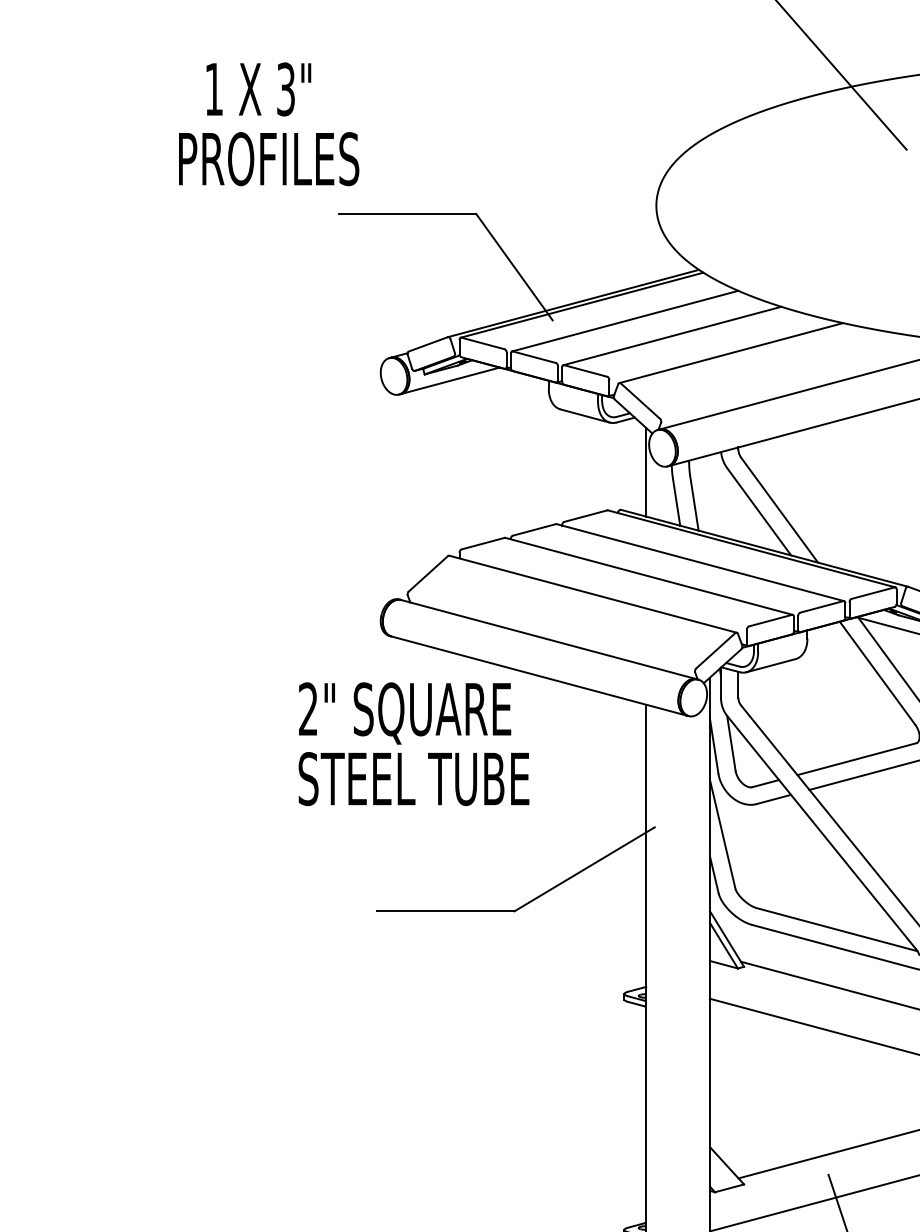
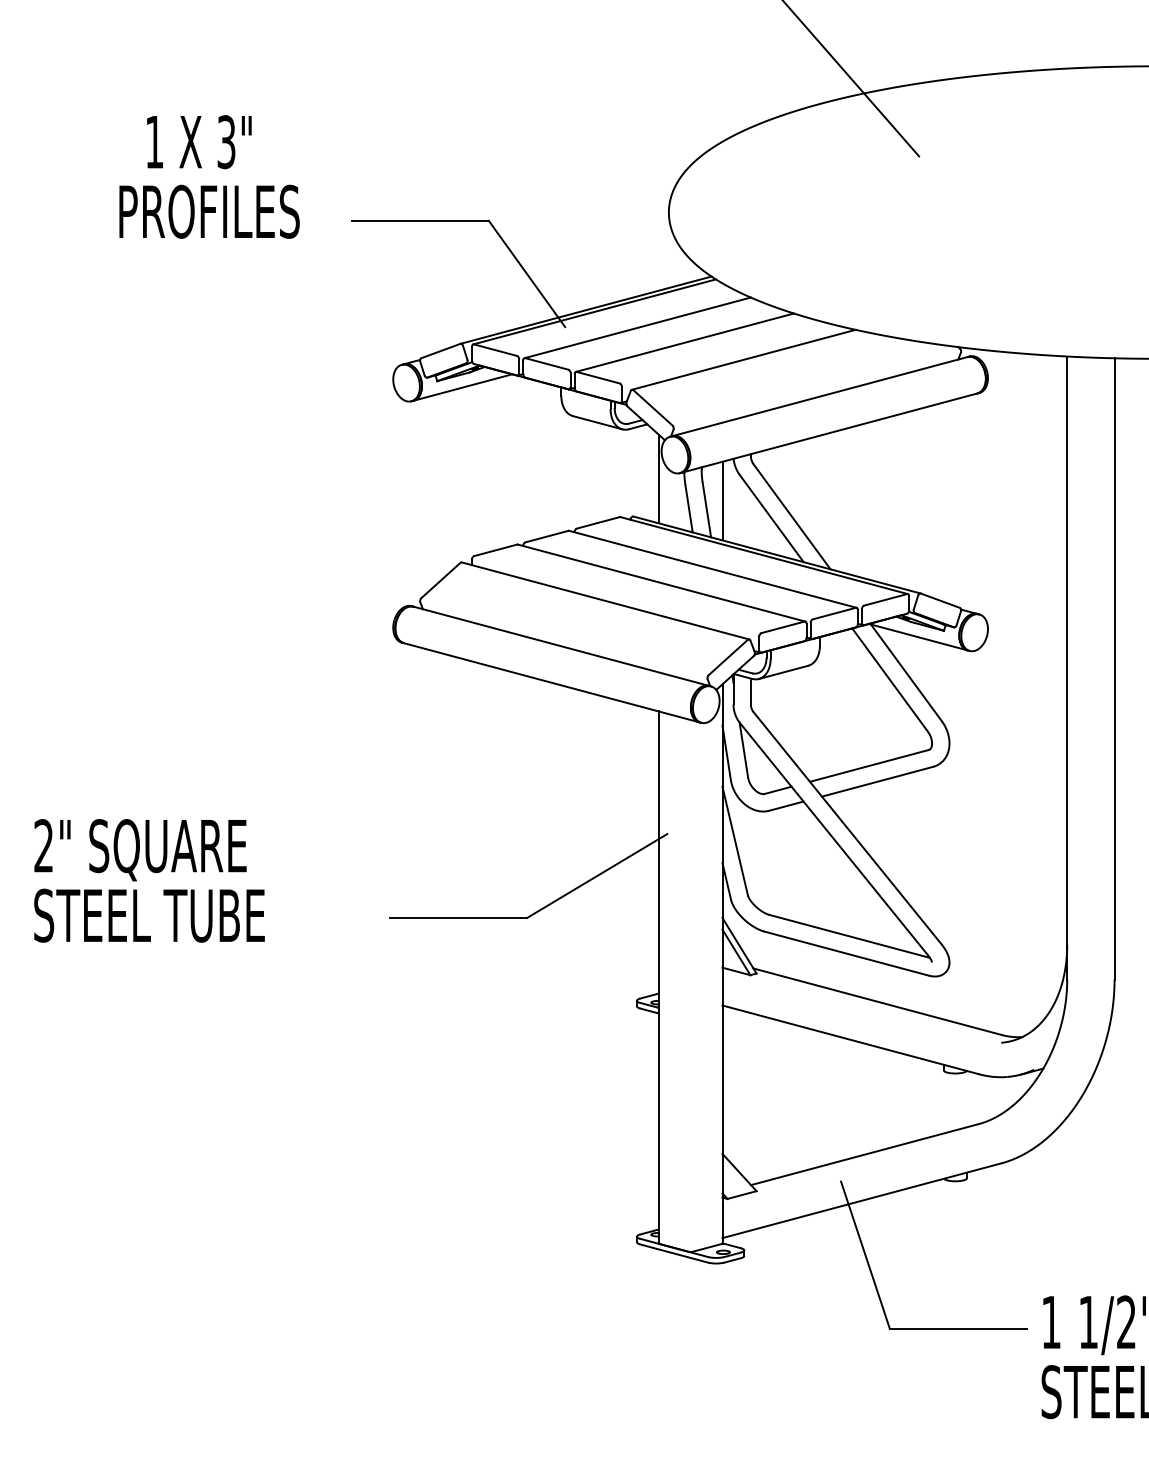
text: (269, 123) -> (209, 176), moved
line: (710, 493) -> (722, 500), added
text: (414, 743) -> (149, 880), moved

